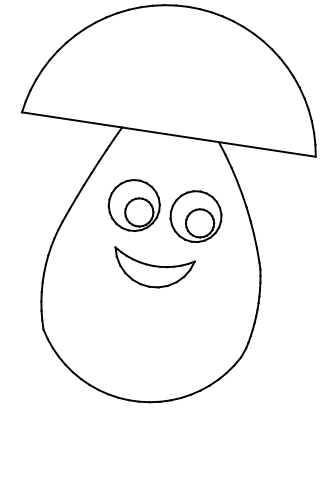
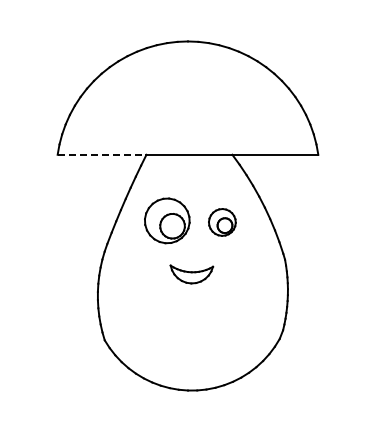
line: (72, 119) -> (102, 154), solid -> dashed
part: (196, 216) -> (222, 222), size x0.6
part: (152, 270) -> (191, 274), size x0.6

